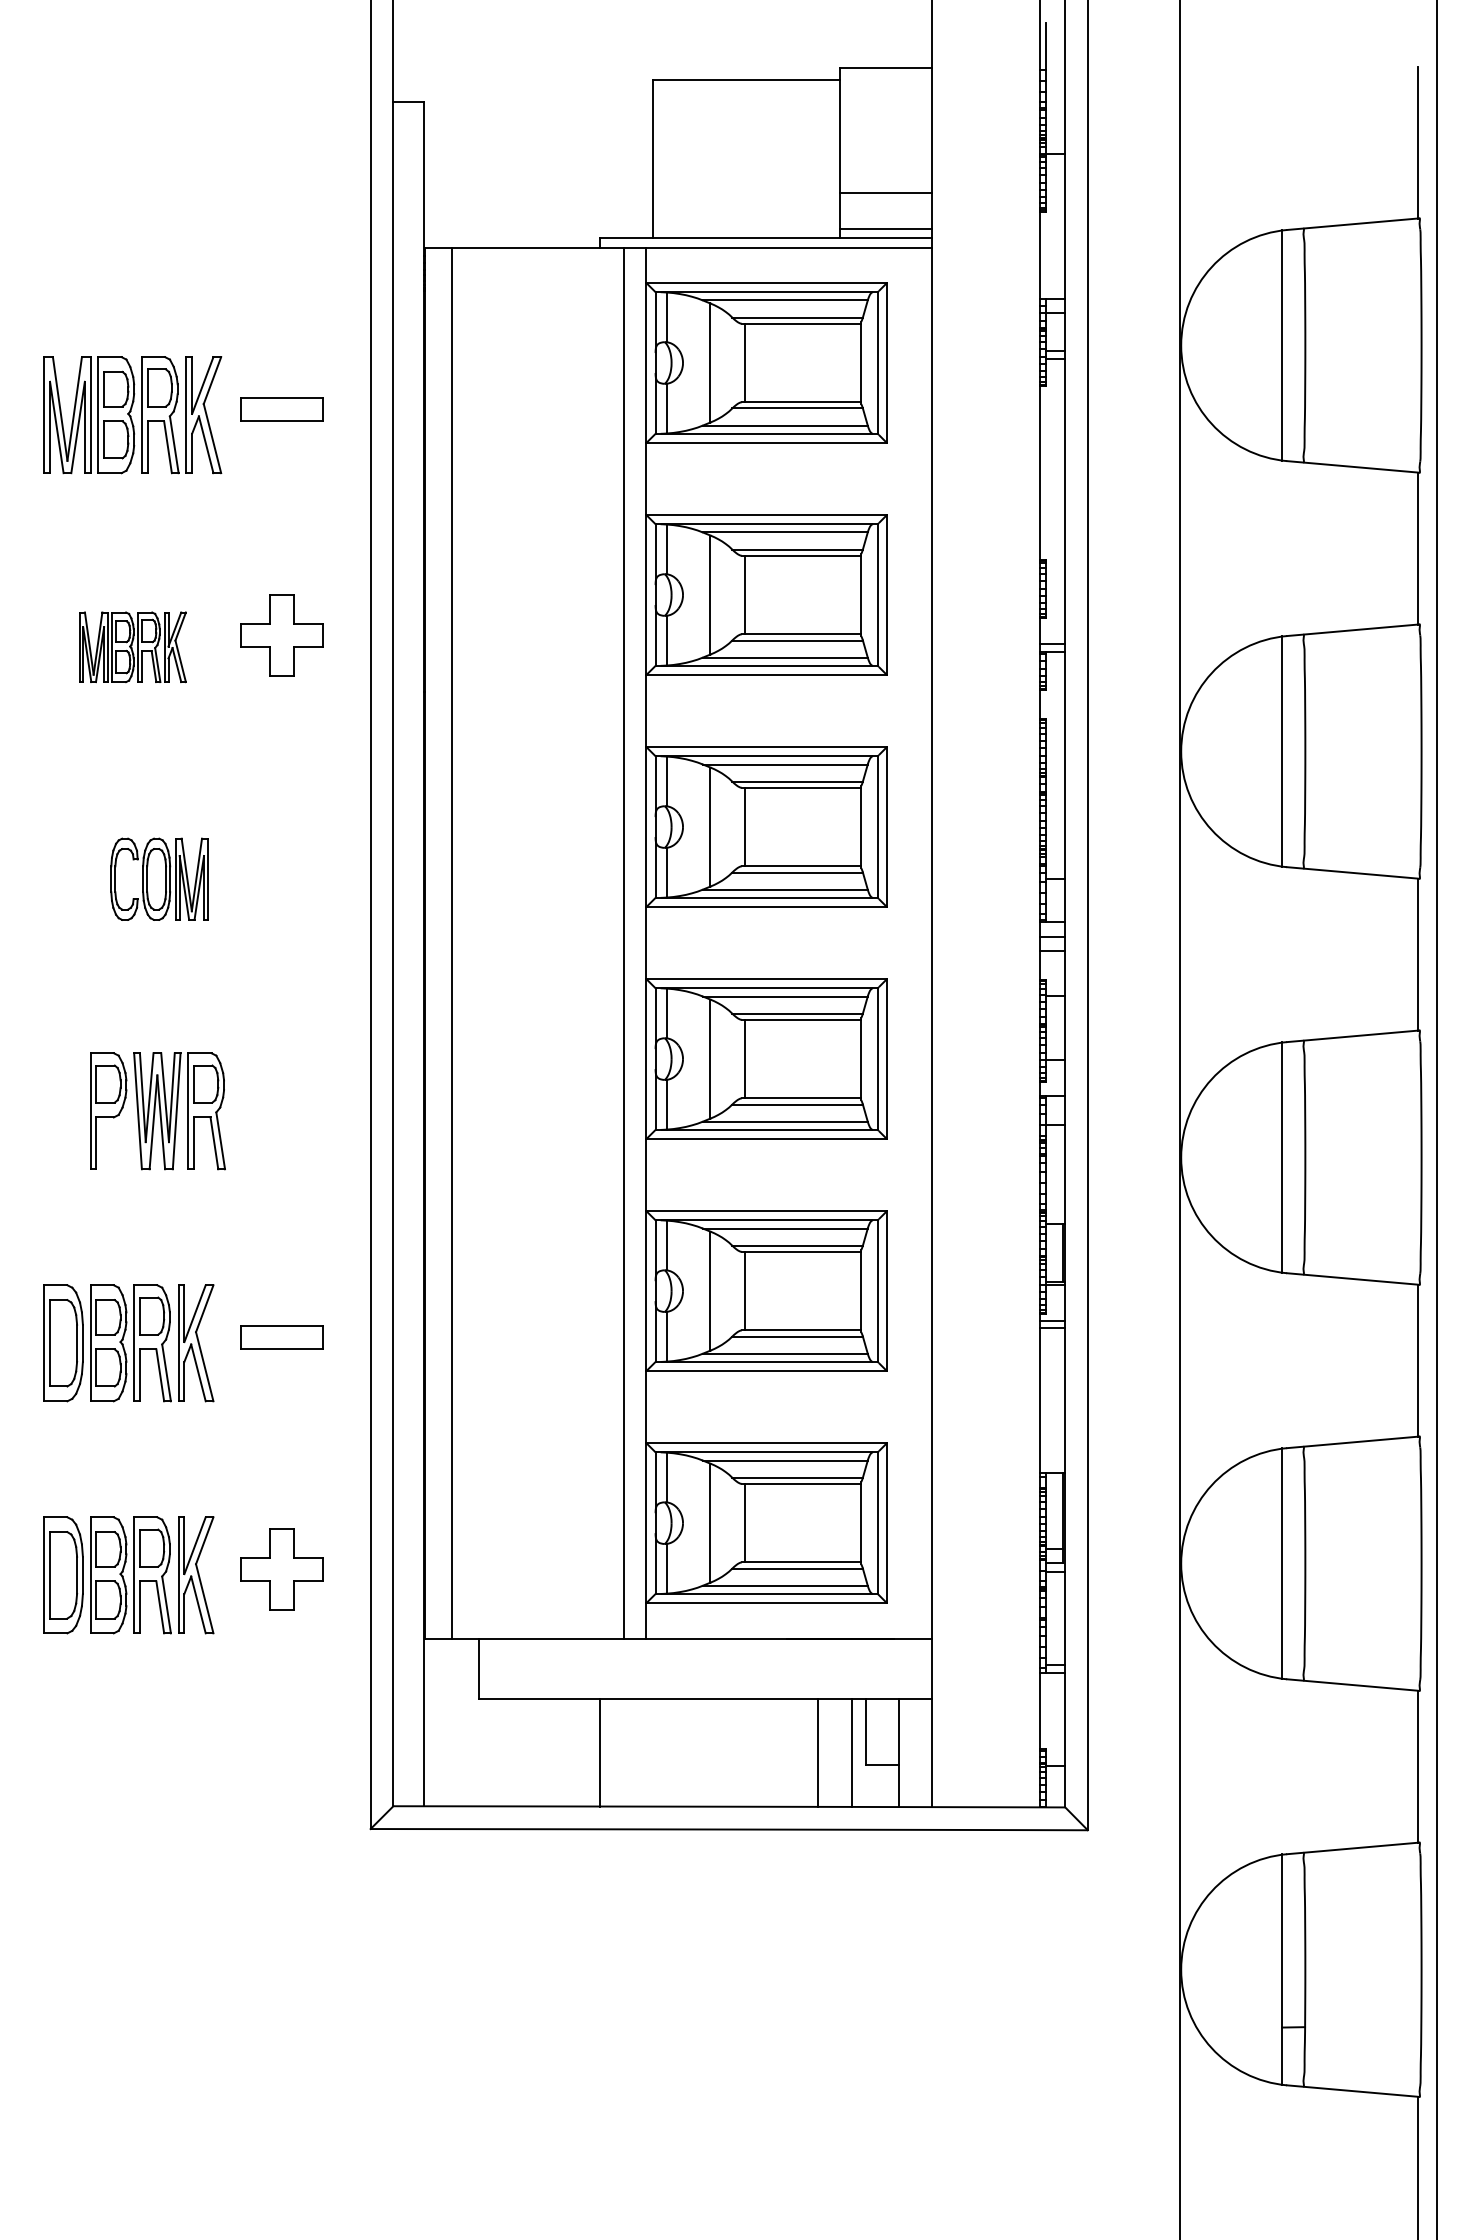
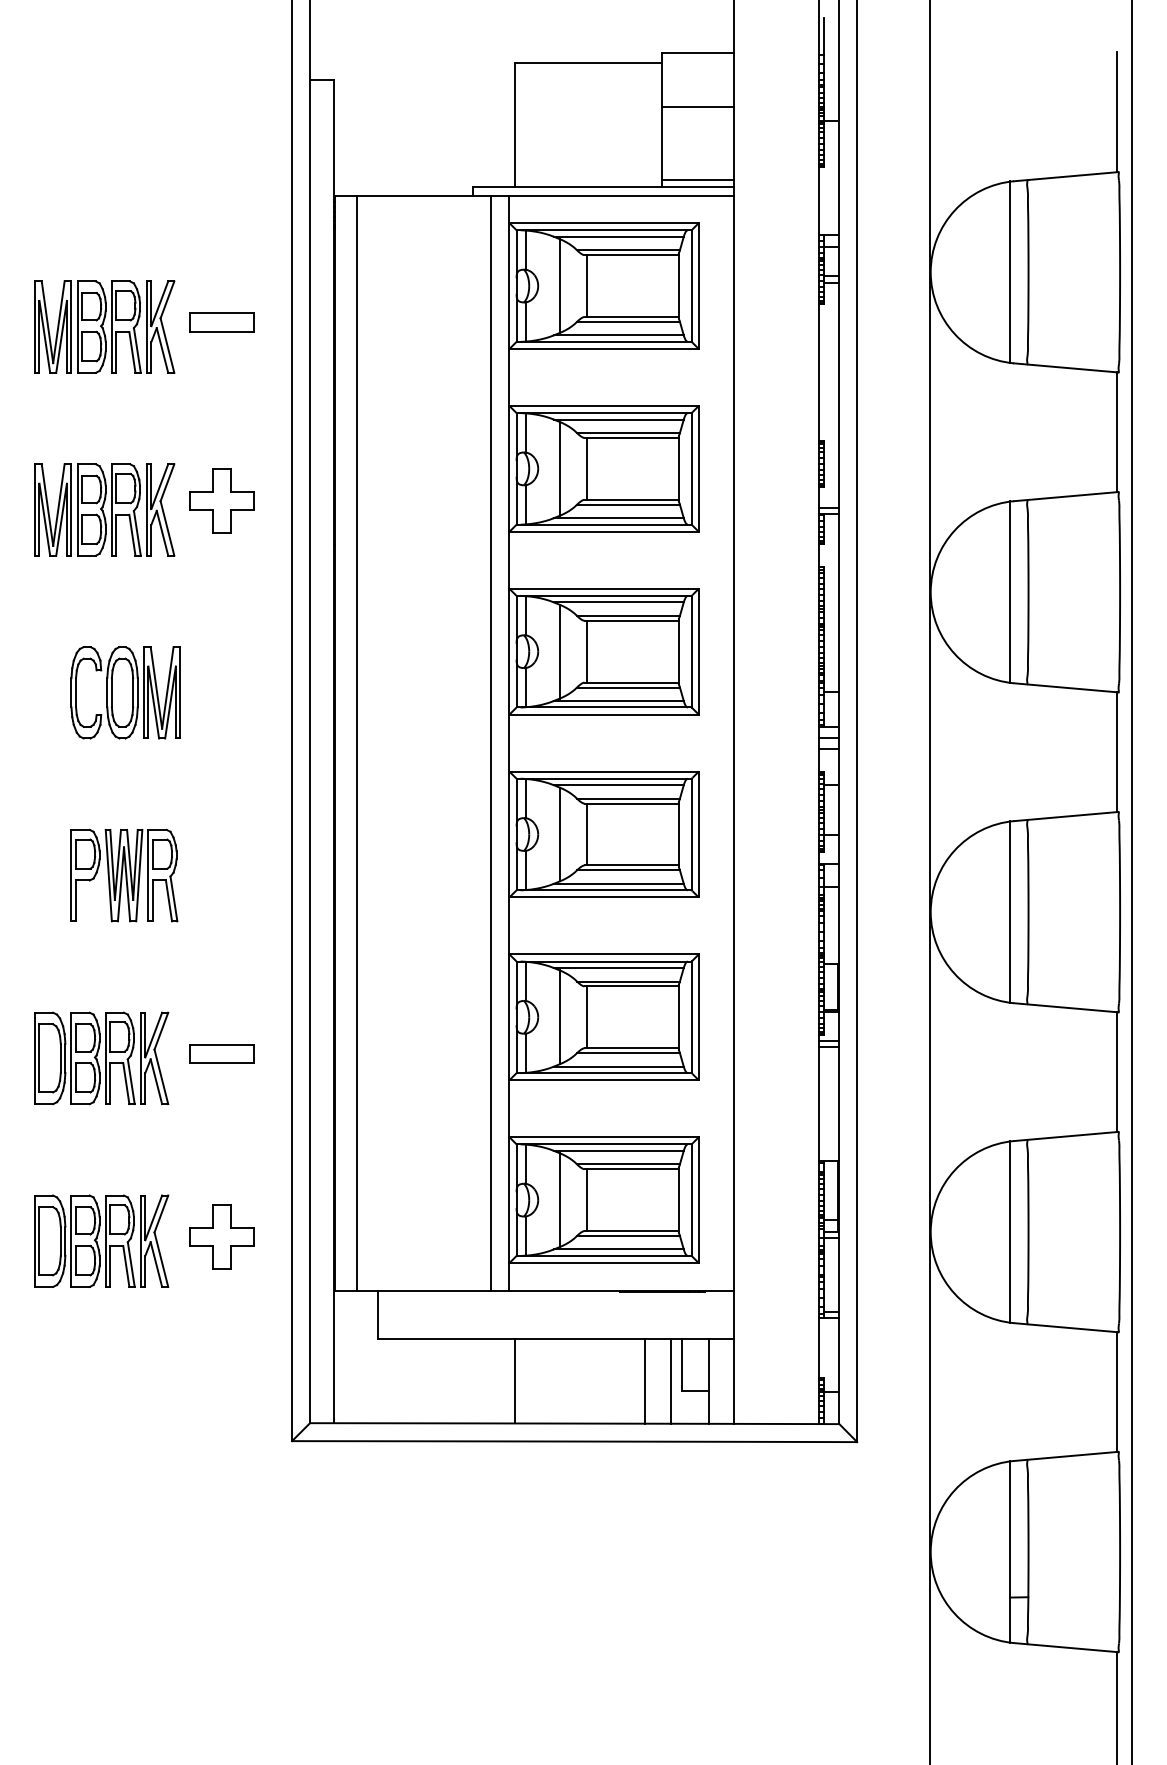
line: (885, 193) -> (697, 107), moved
part: (132, 647) -> (104, 510), size x1.67
part: (159, 879) -> (125, 693), size x1.43
line: (600, 1752) -> (514, 1380), moved

